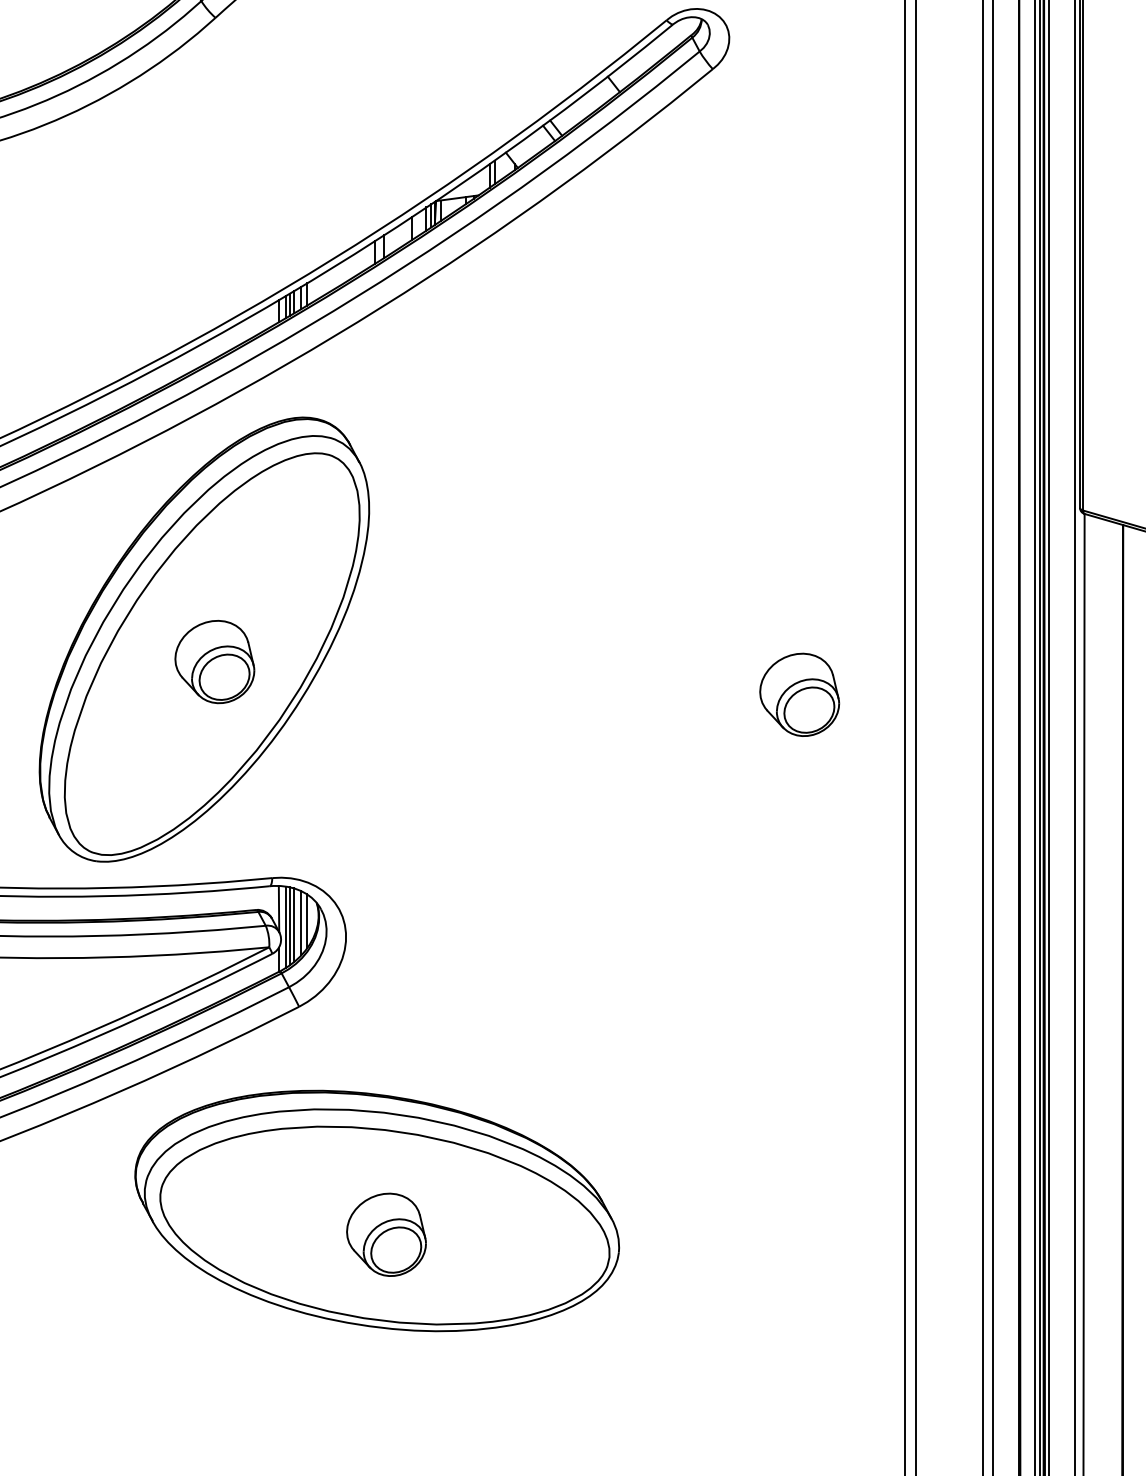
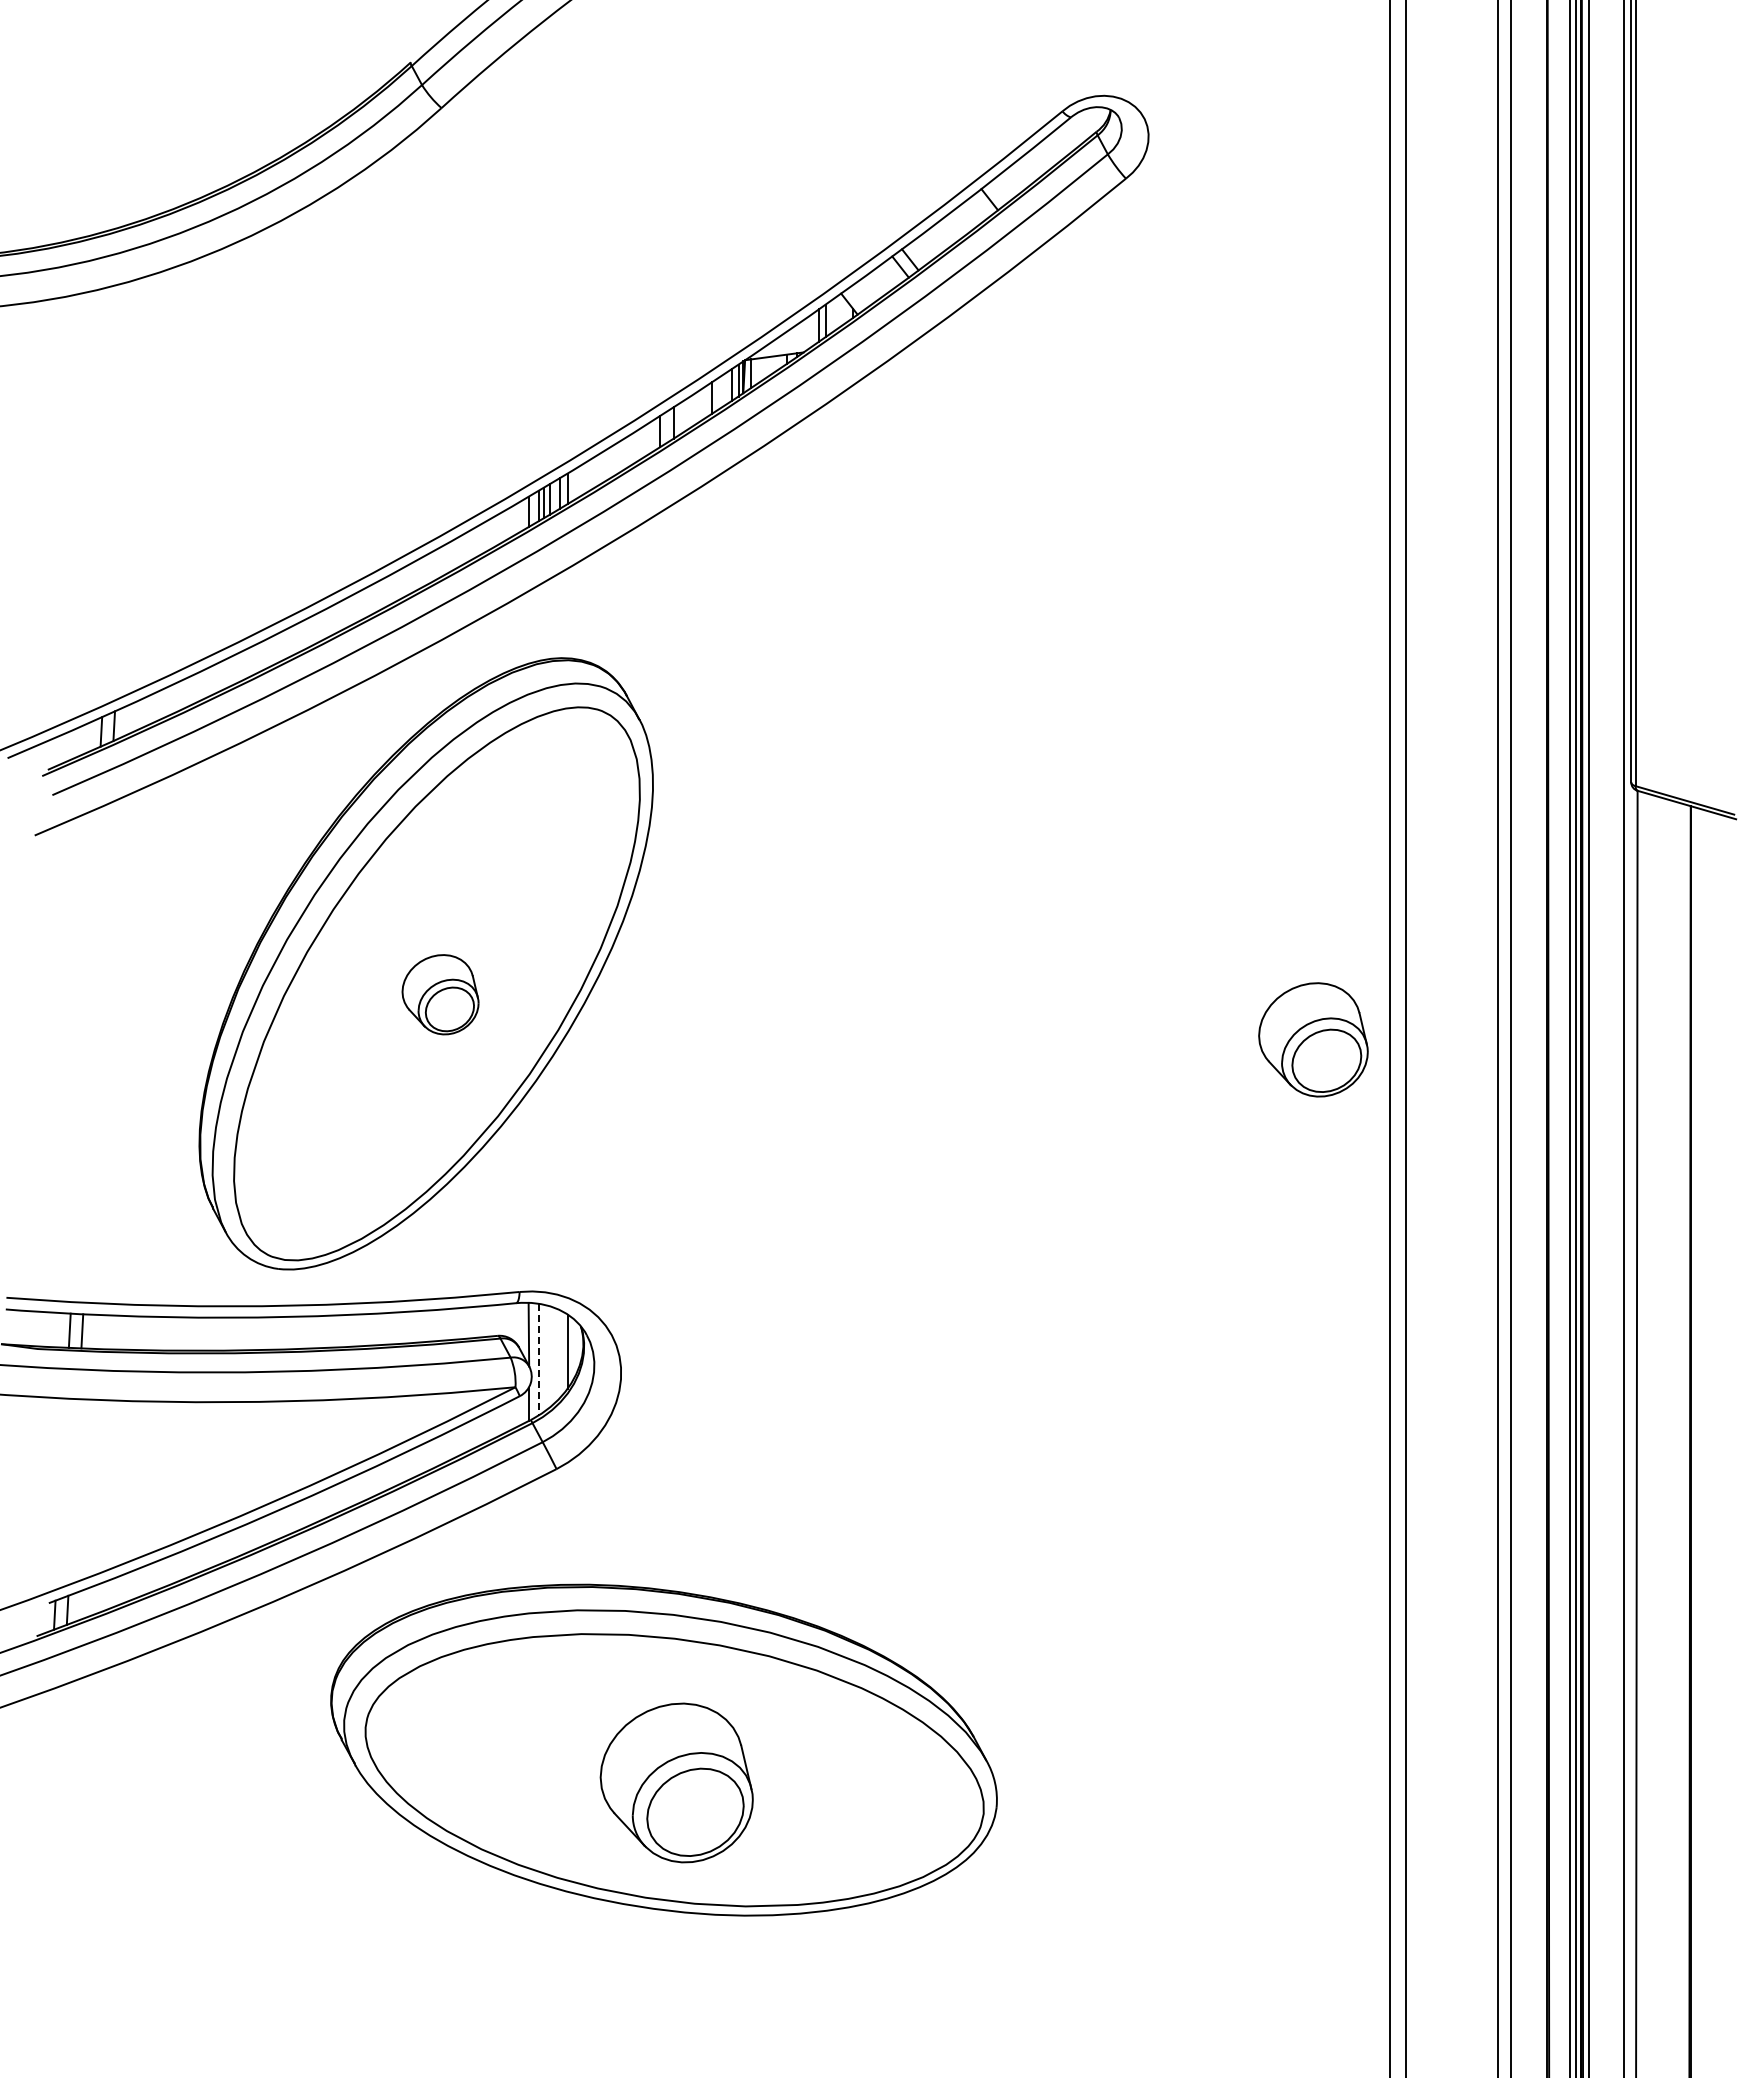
part: (214, 661) -> (440, 994), size x0.7
part: (799, 694) -> (1313, 1039), moved
line: (301, 922) -> (559, 1353), removed
line: (294, 924) -> (549, 1356), removed
line: (290, 925) -> (544, 1357), removed
line: (286, 927) -> (538, 1359), solid -> dashed
part: (386, 1234) -> (676, 1782), size x1.4

